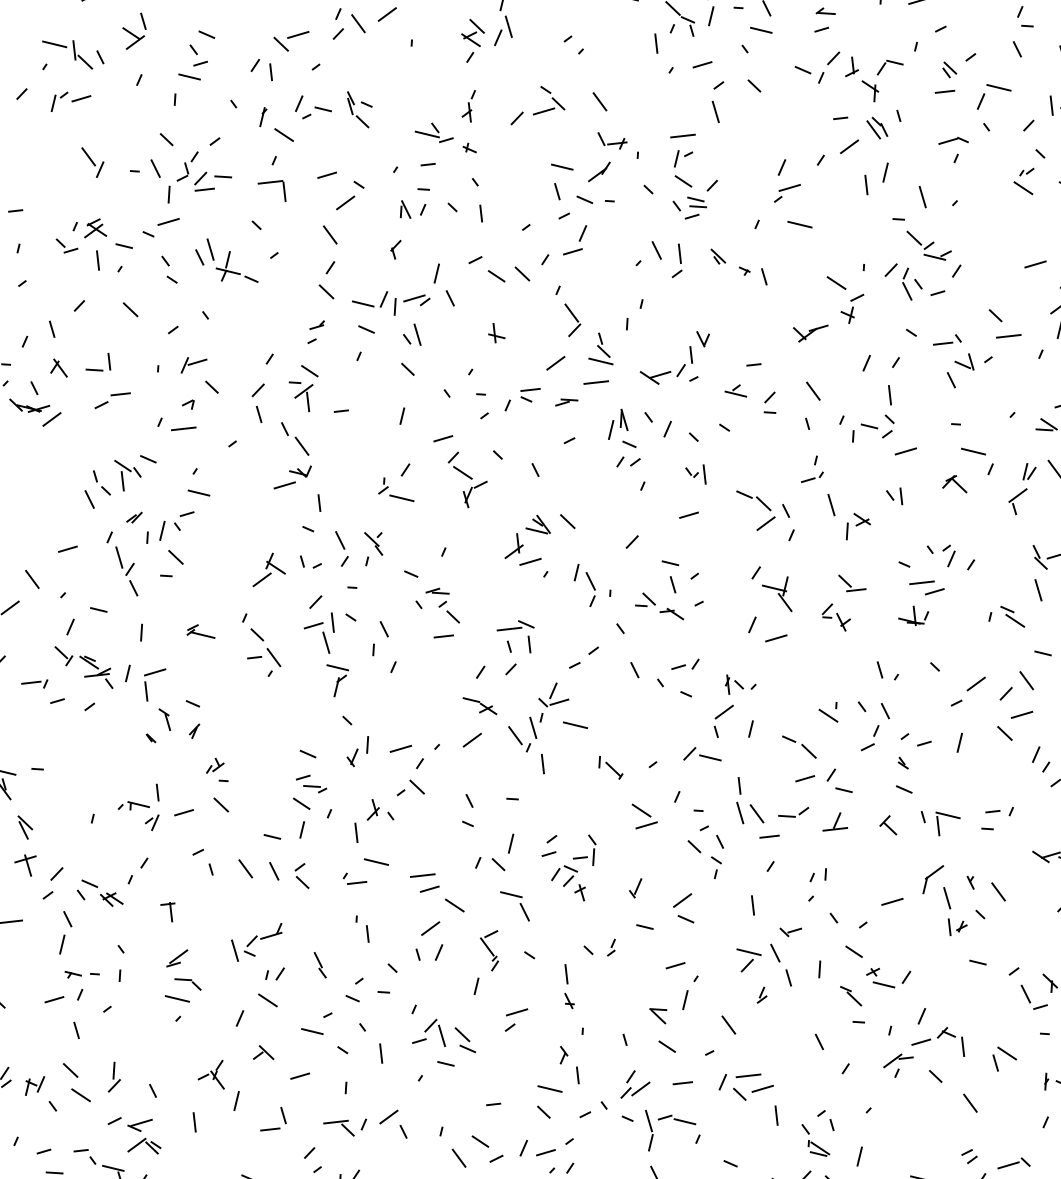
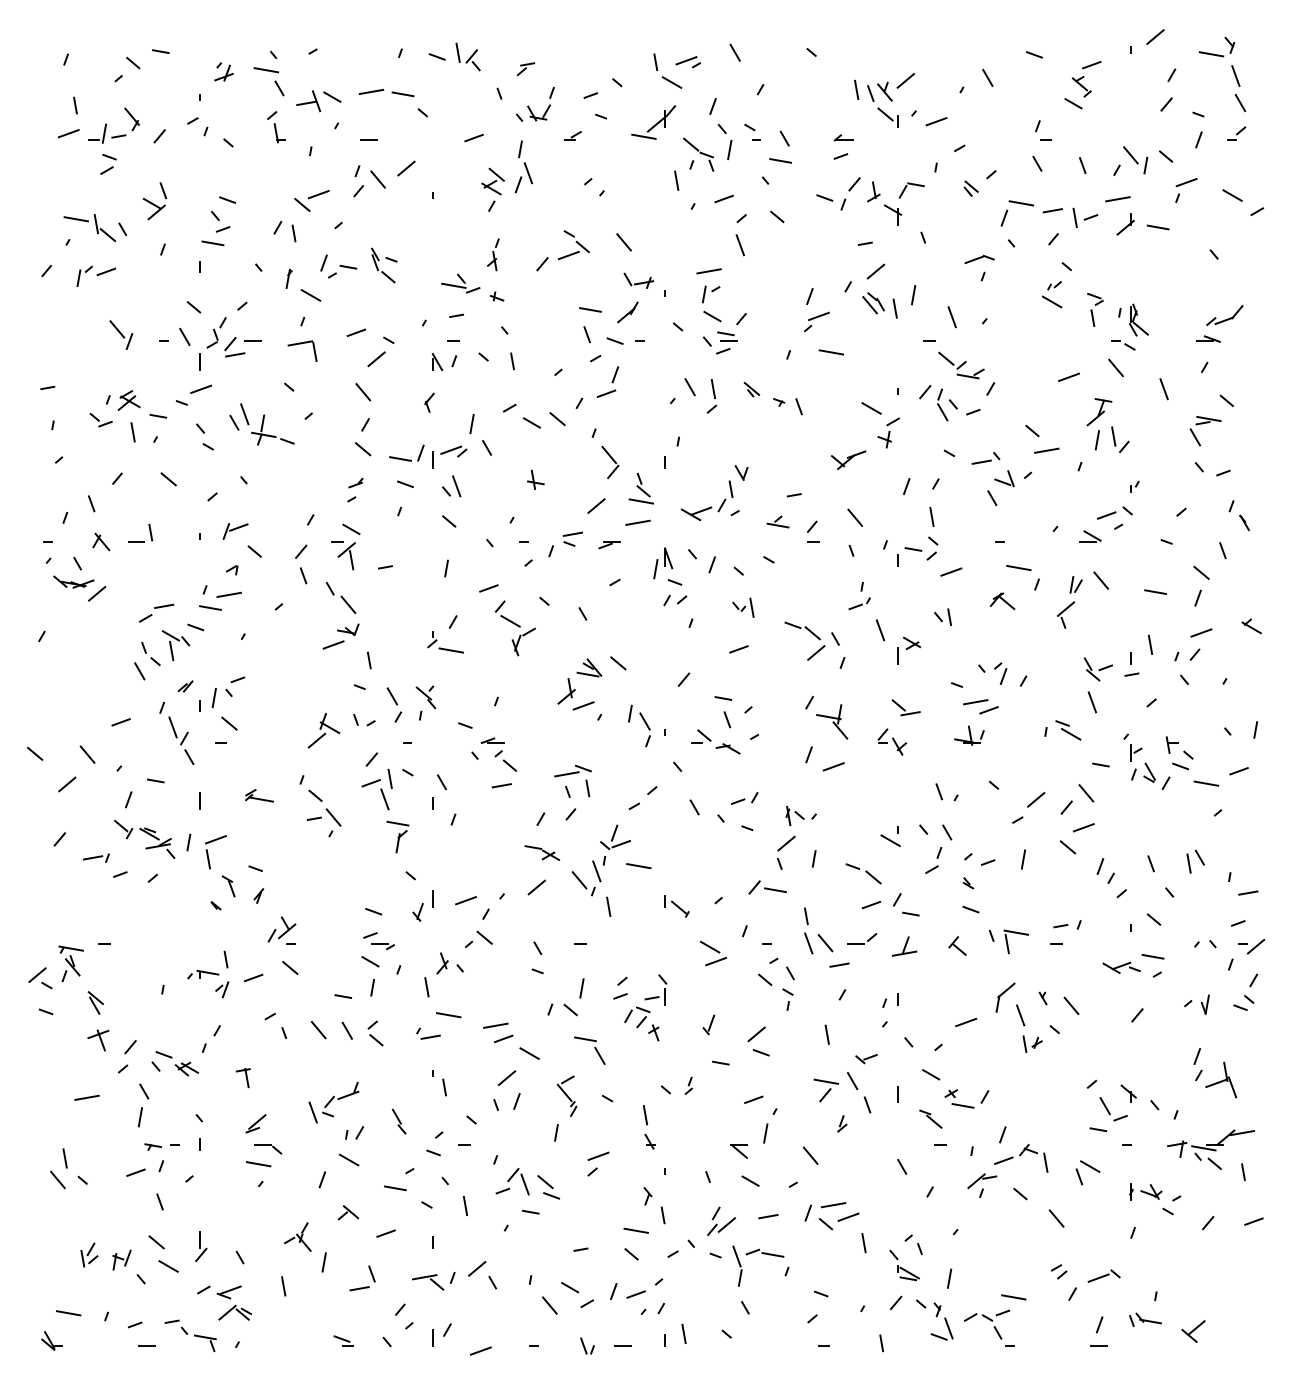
line: (944, 91) -> (1052, 210), moved
part: (877, 128) -> (873, 303), moved
part: (112, 399) -> (156, 612), moved
line: (199, 492) -> (210, 607), moved
part: (214, 766) -> (281, 929), size x1.67
line: (978, 962) -> (1098, 1129), moved

